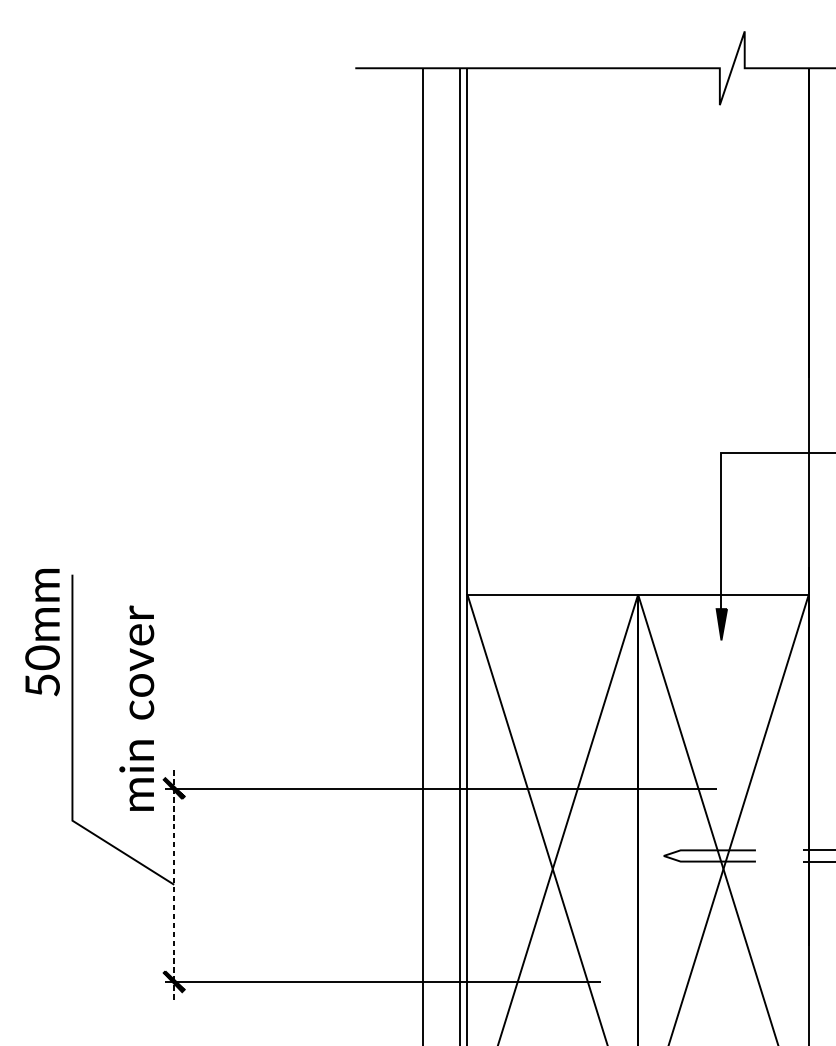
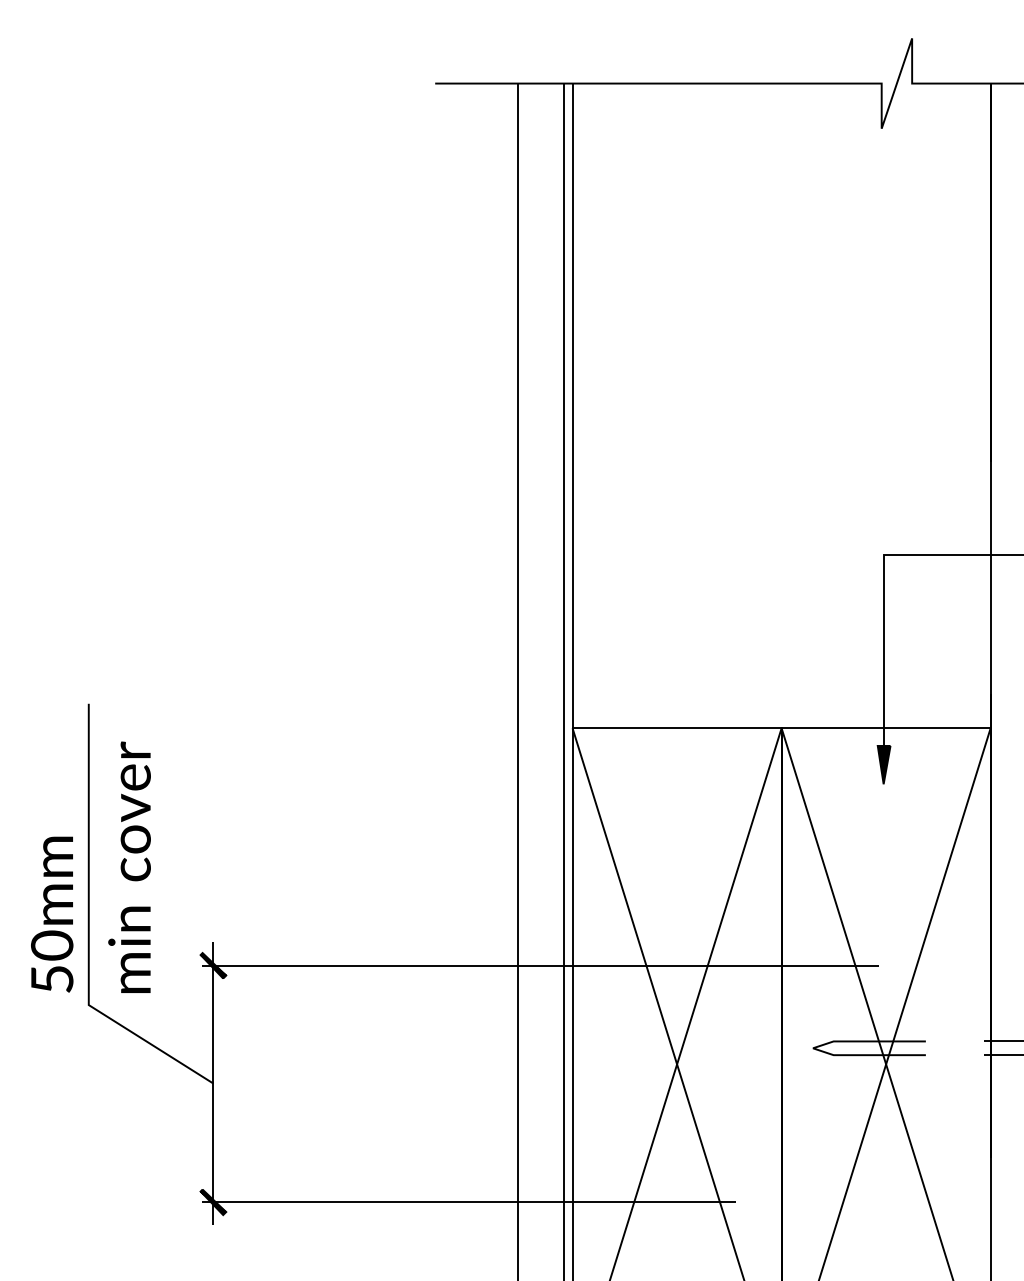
text: (42, 632) -> (52, 914), moved
text: (136, 707) -> (129, 866), moved
line: (174, 884) -> (213, 1083), dashed -> solid

